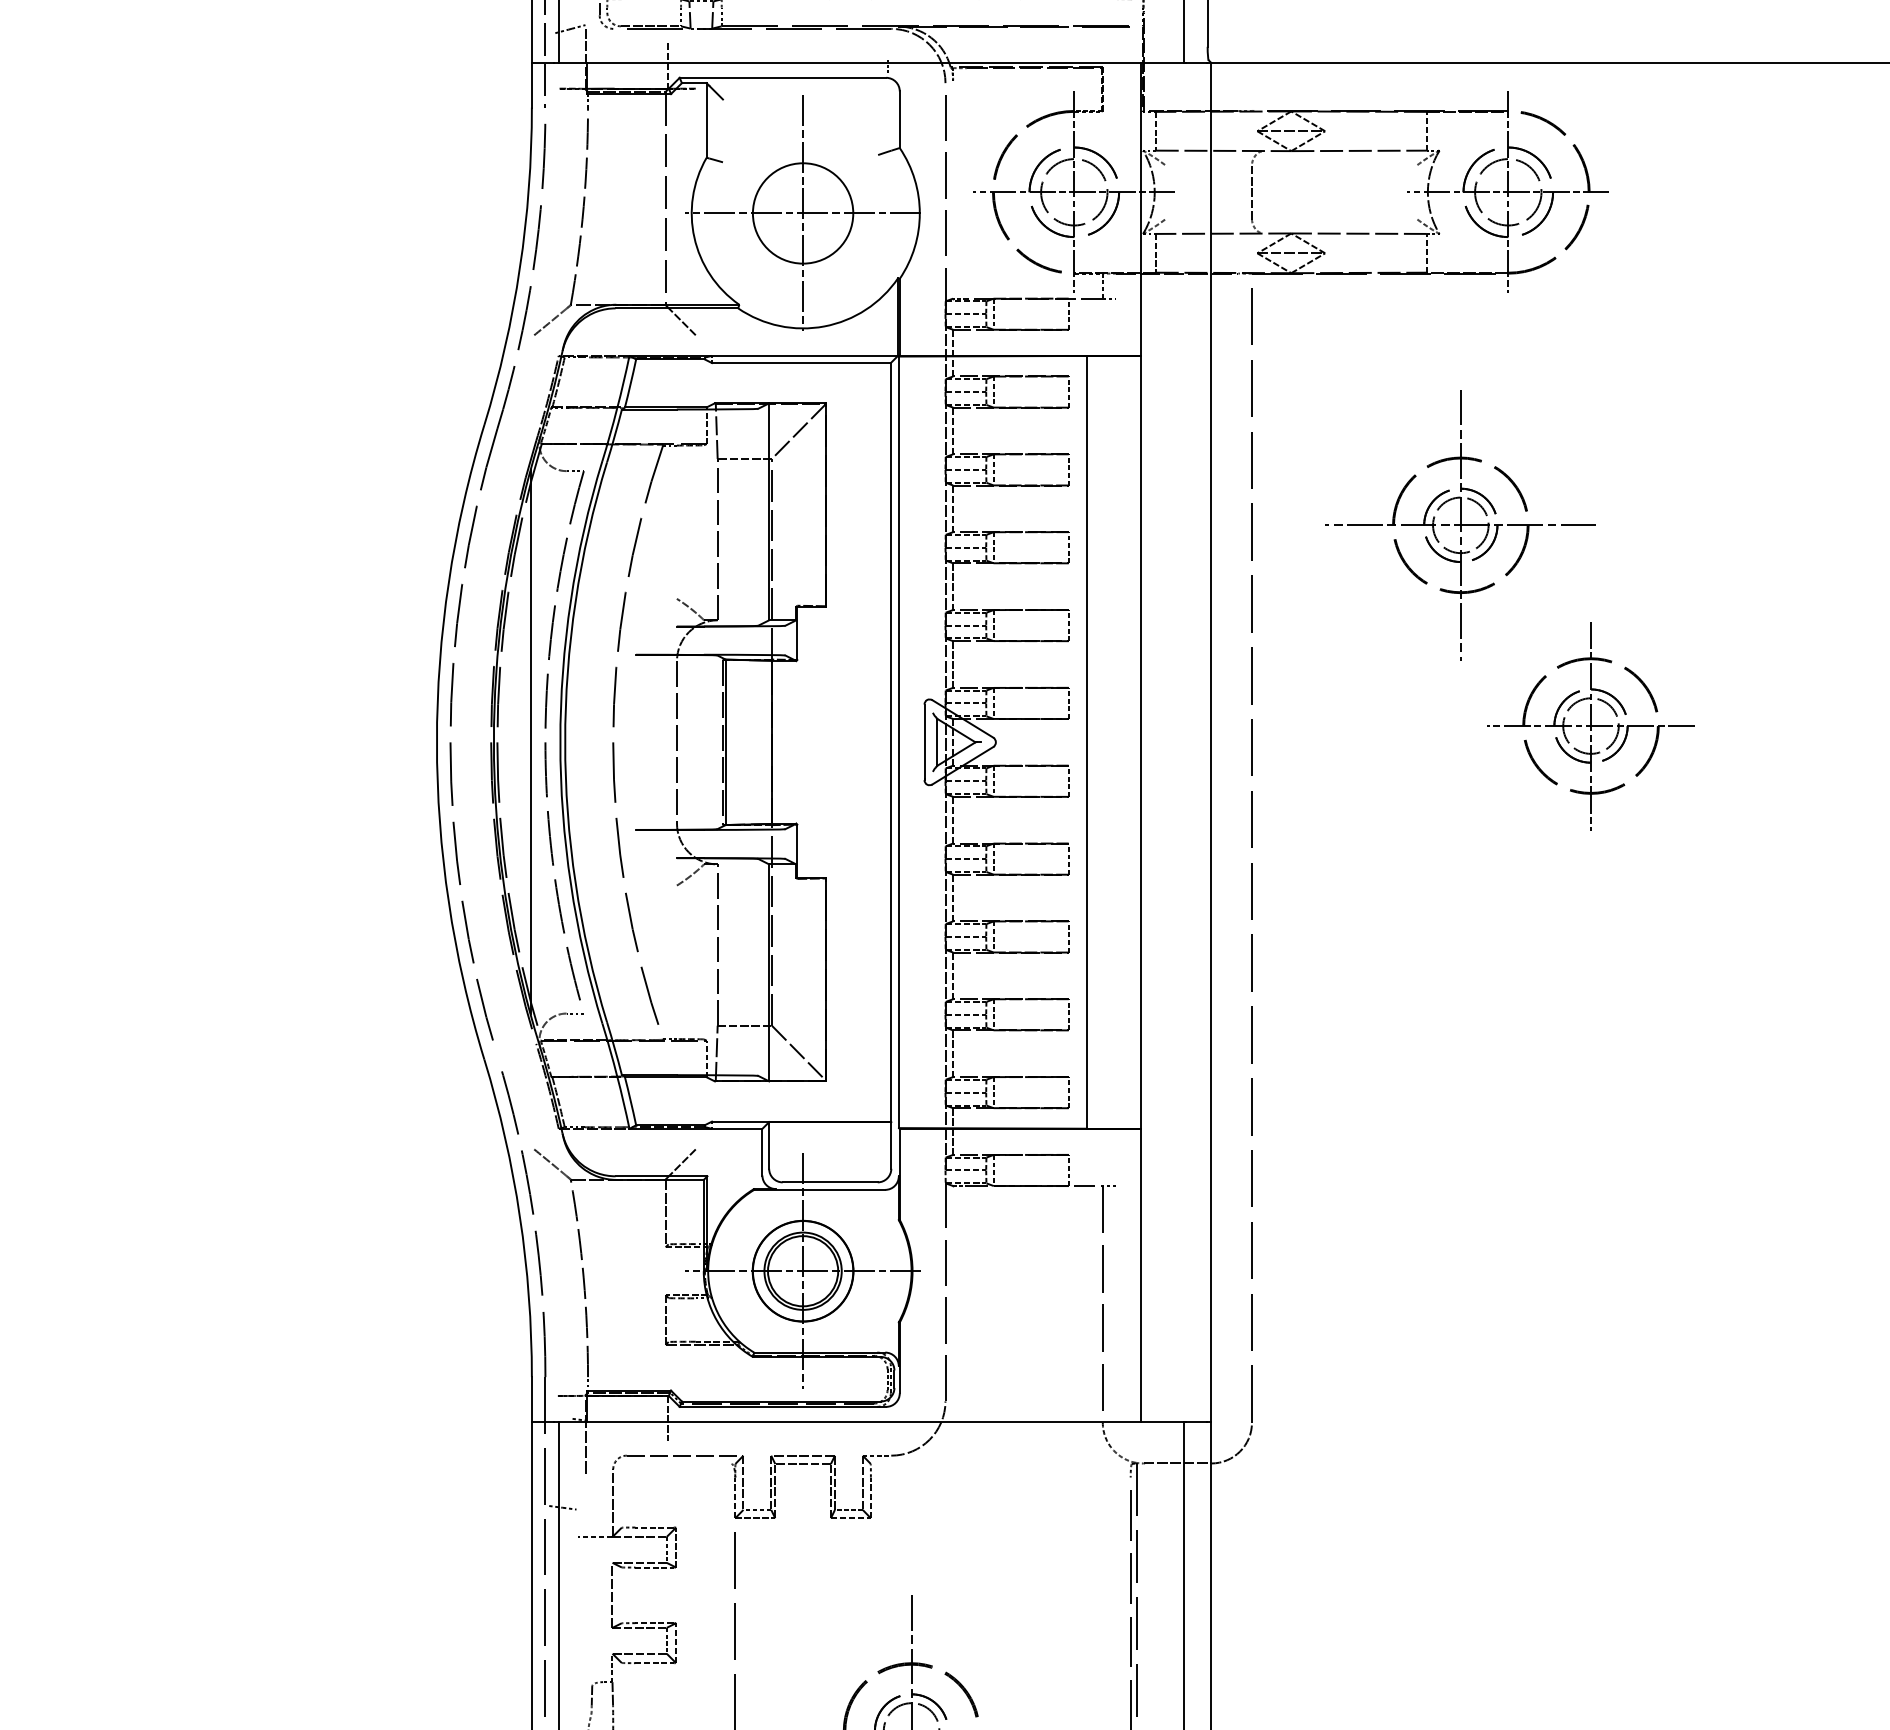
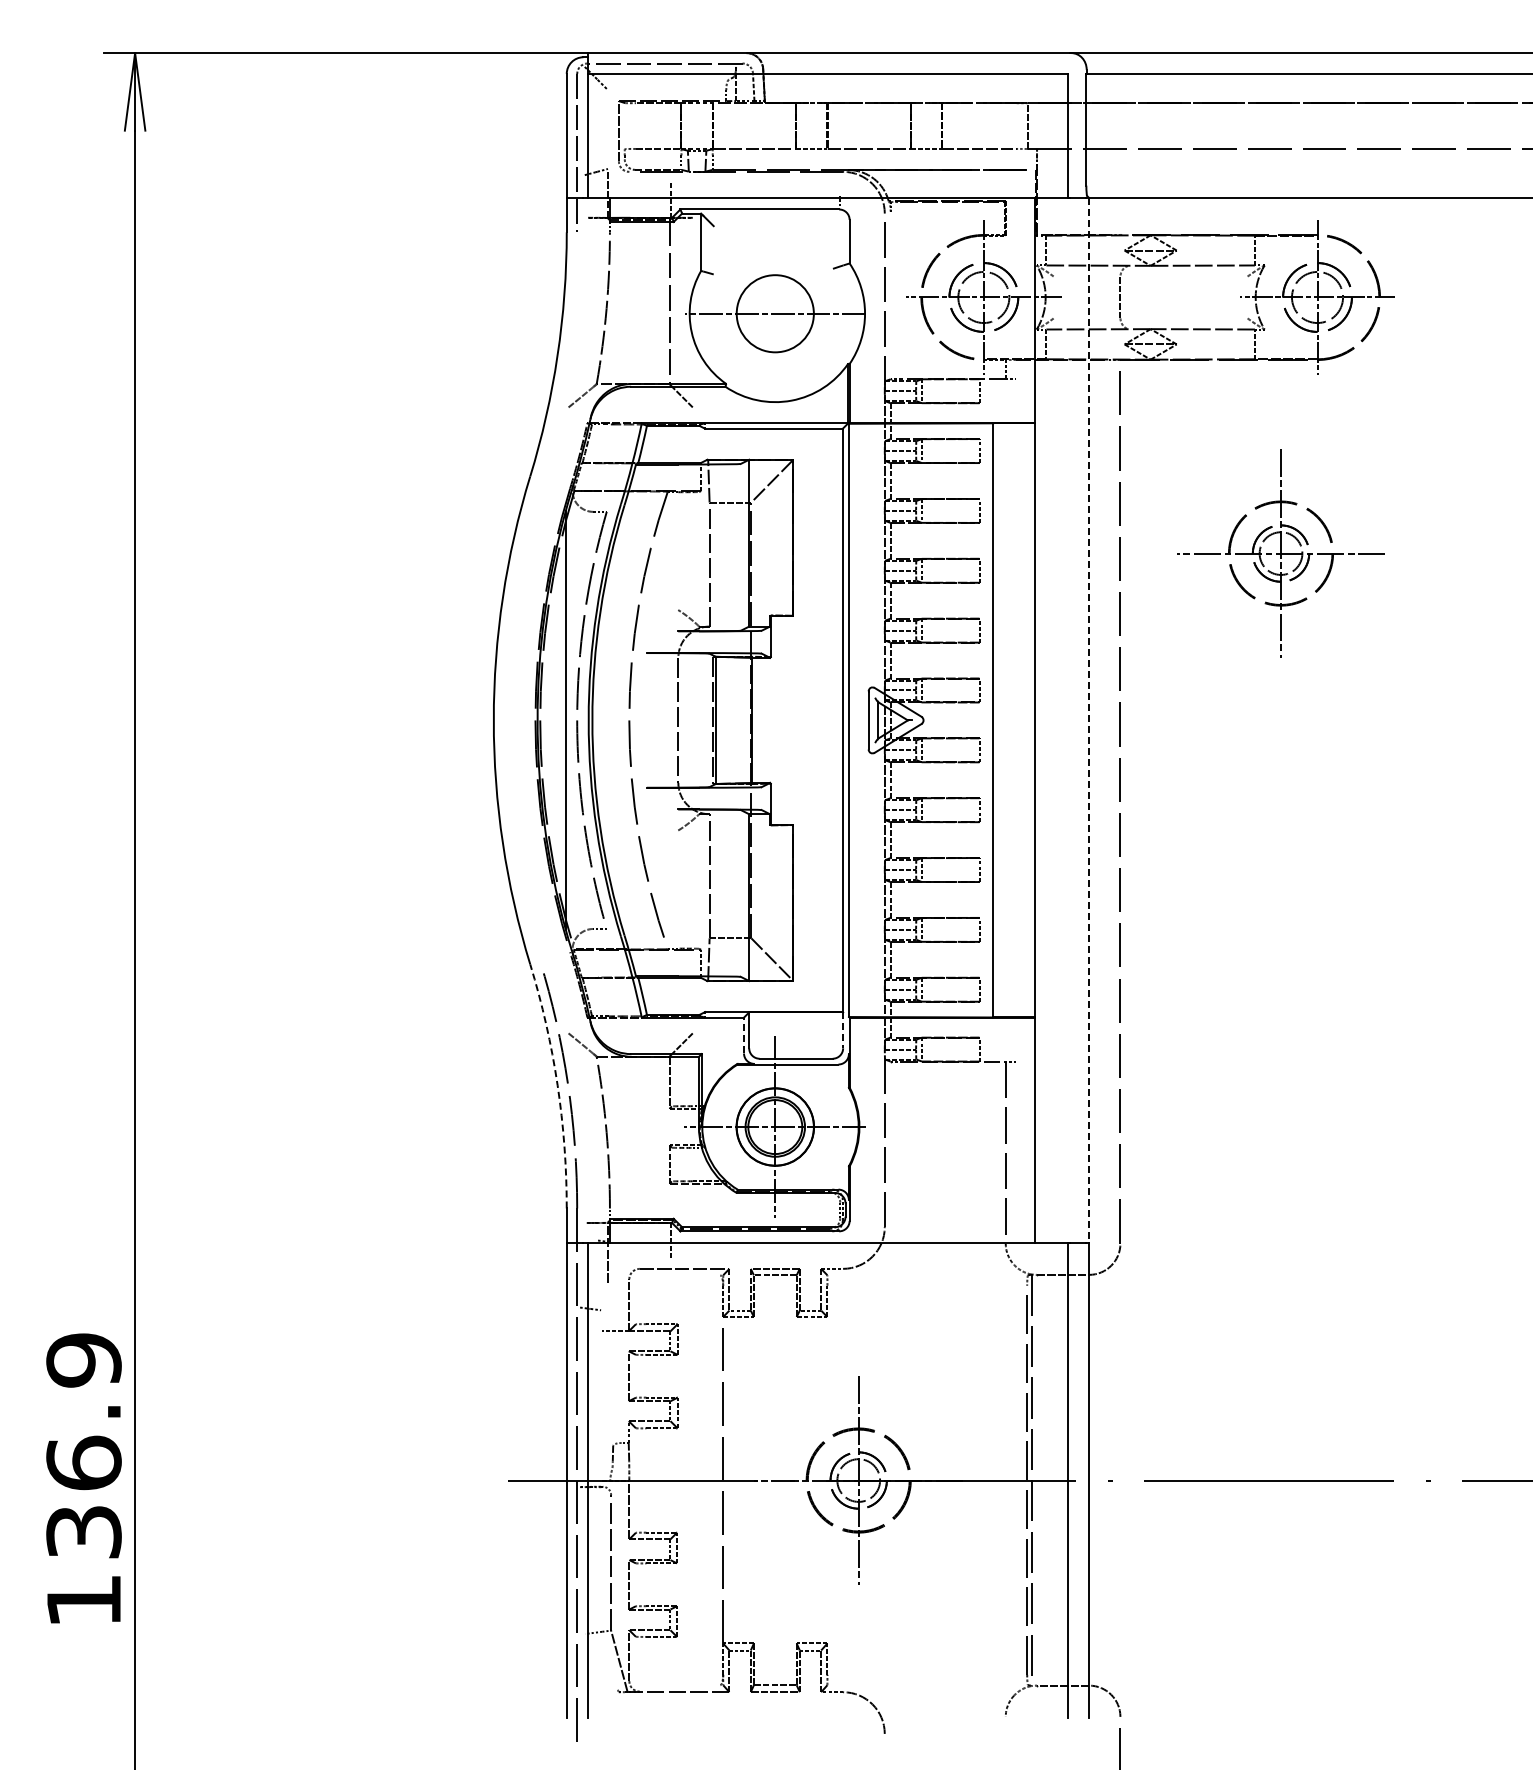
line: (803, 213) -> (775, 313), removed
part: (466, 568) -> (516, 586), removed
part: (1590, 725) -> (1380, 707), removed
line: (1211, 742) -> (1089, 720), solid -> dashed
line: (891, 1145) -> (843, 1030), solid -> dashed
line: (763, 1152) -> (744, 1035), solid -> dashed
arc: (519, 1217) -> (557, 1085), solid -> dashed

